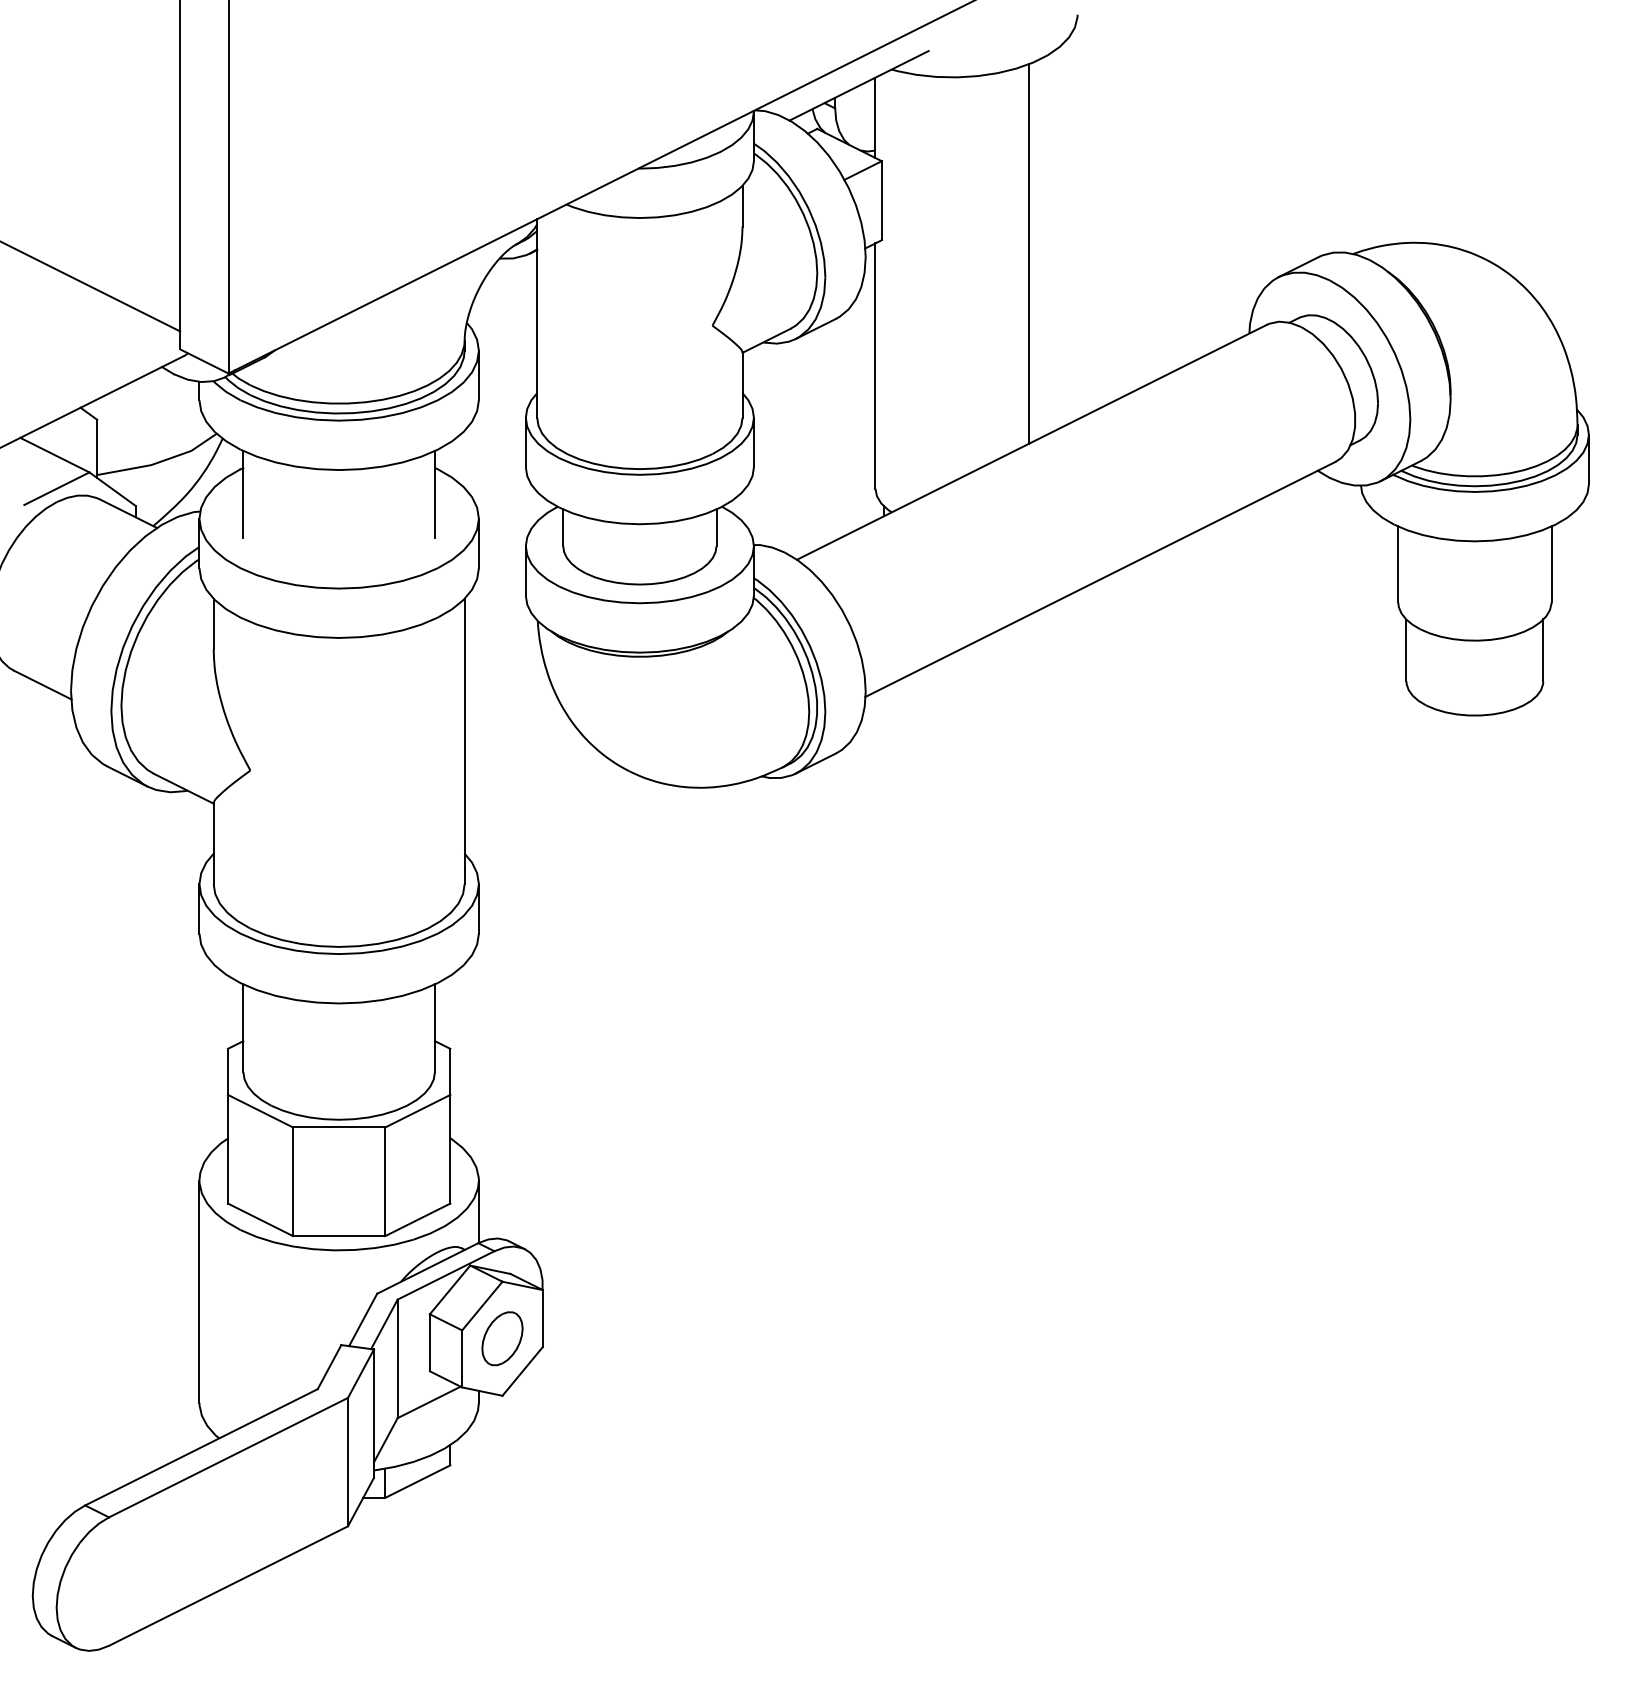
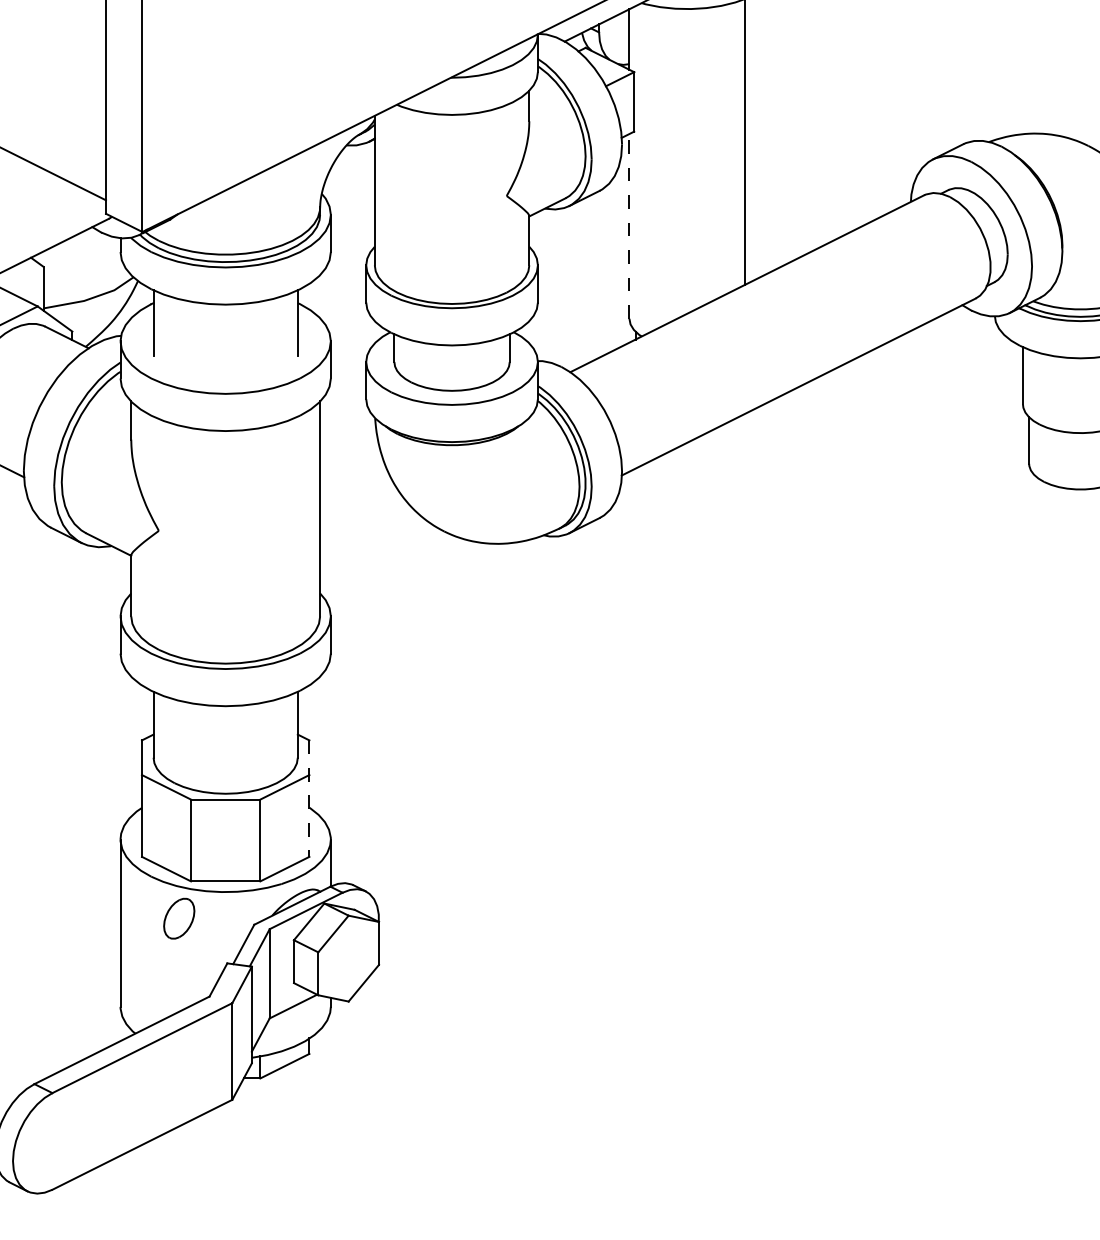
line: (875, 366) -> (629, 226), solid -> dashed
line: (450, 1126) -> (309, 798), solid -> dashed
part: (502, 1338) -> (179, 918), moved

